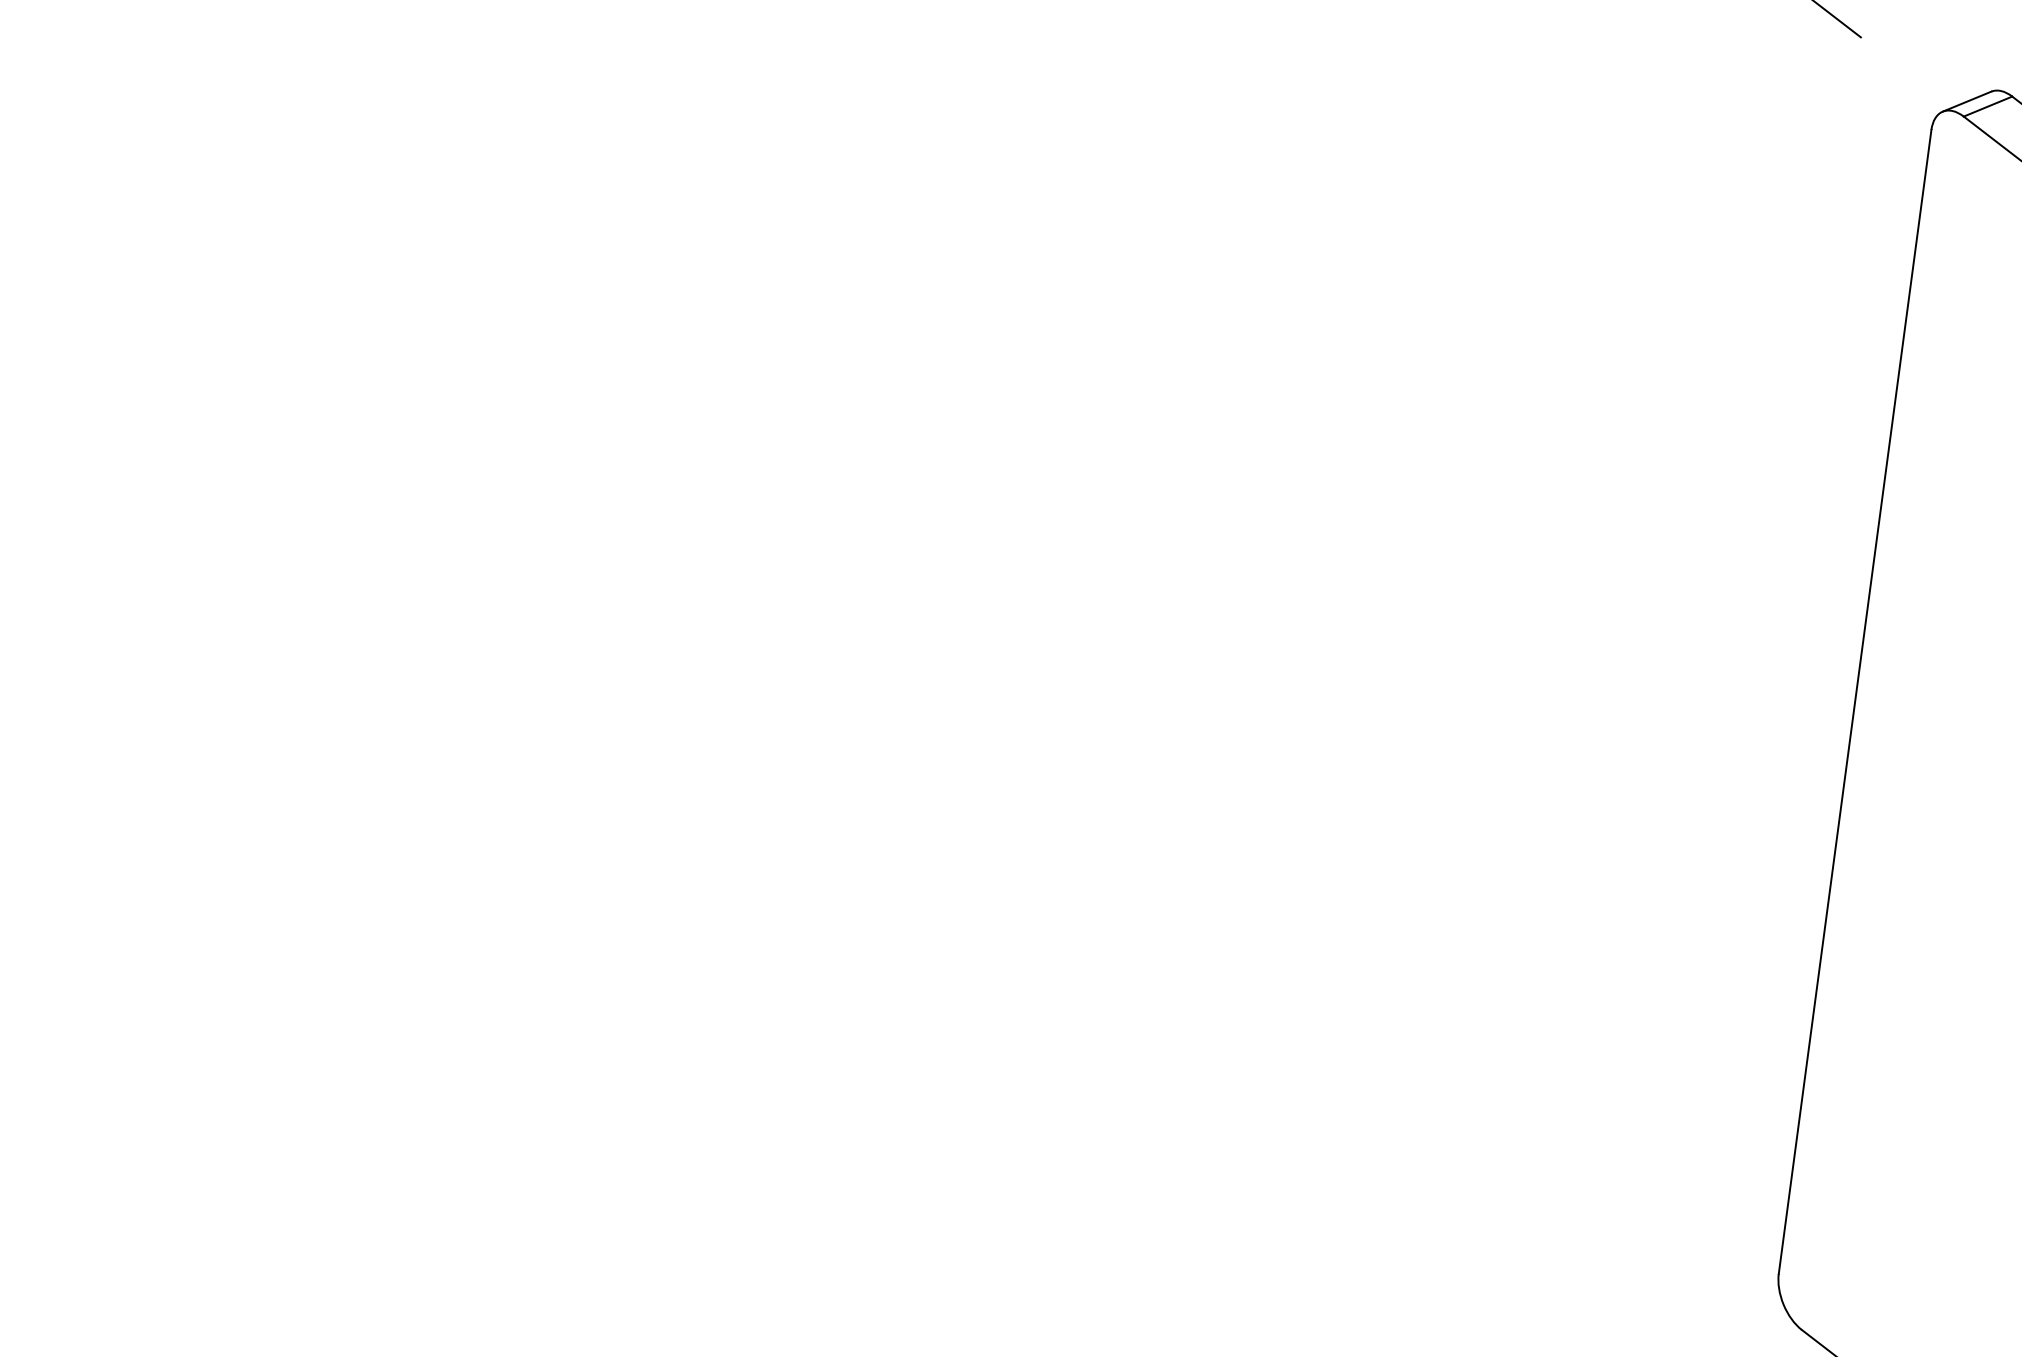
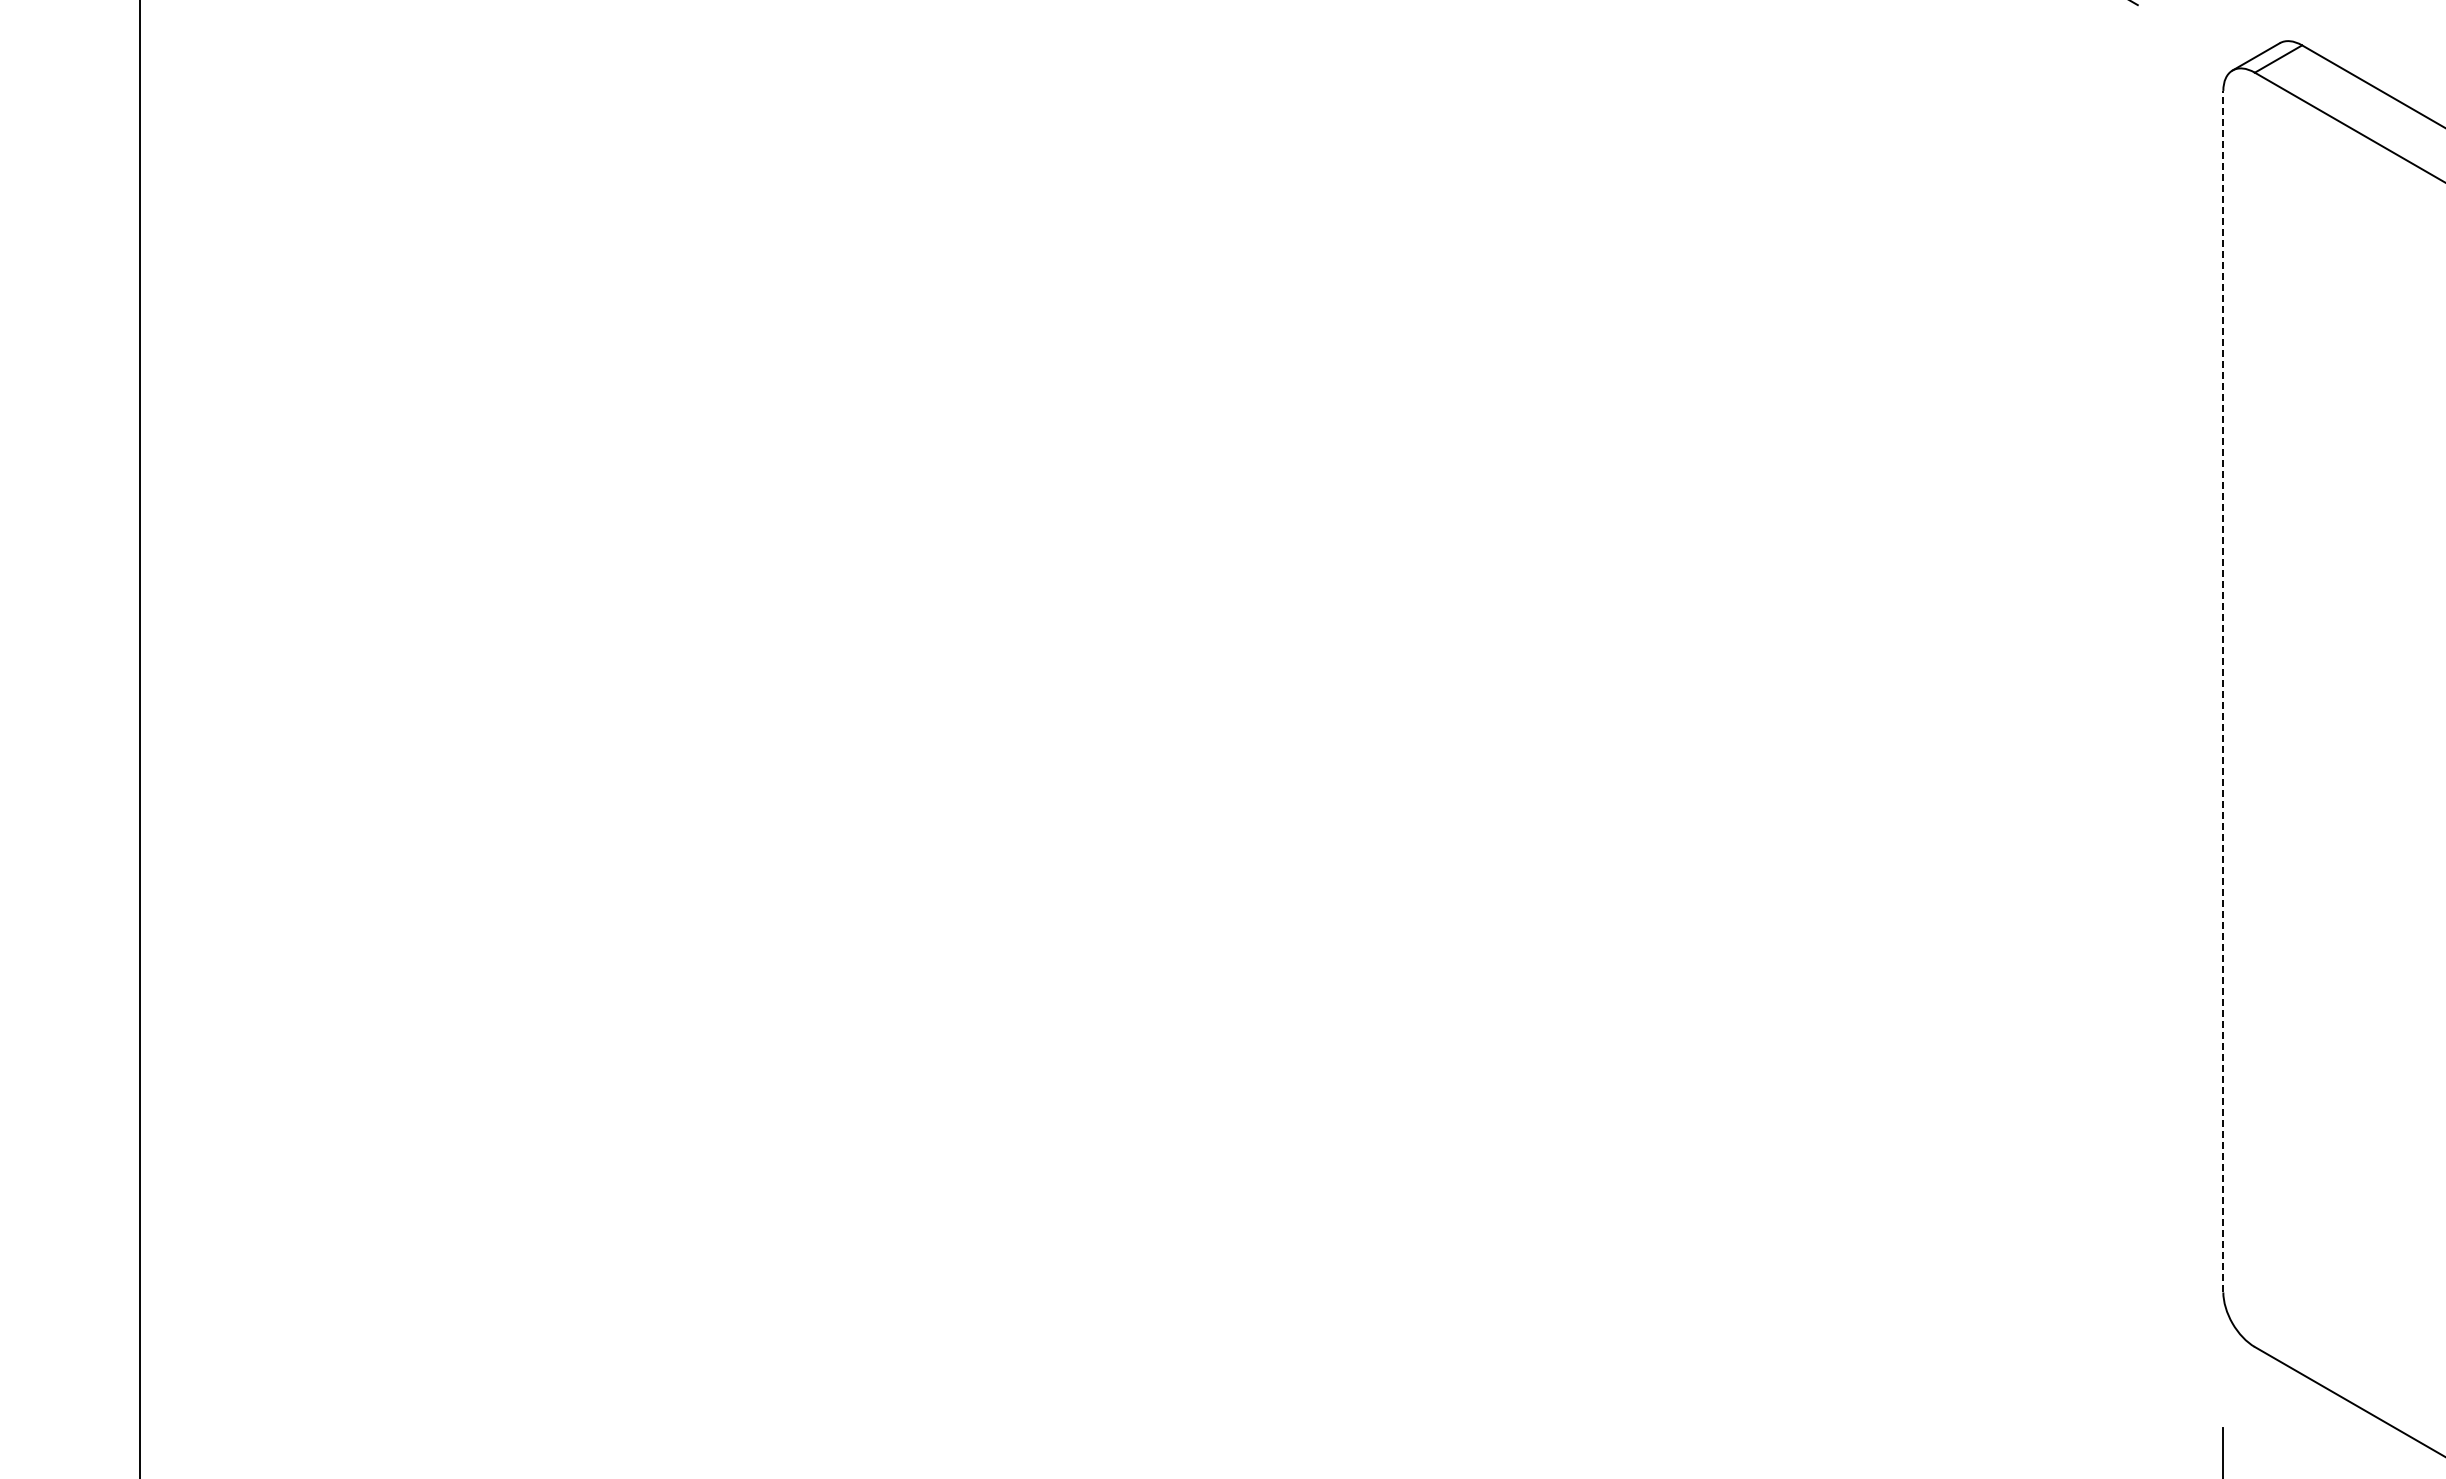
line: (1855, 701) -> (2223, 691), solid -> dashed

